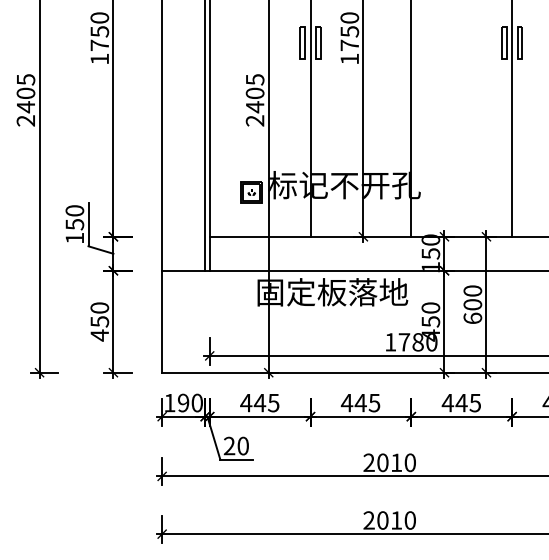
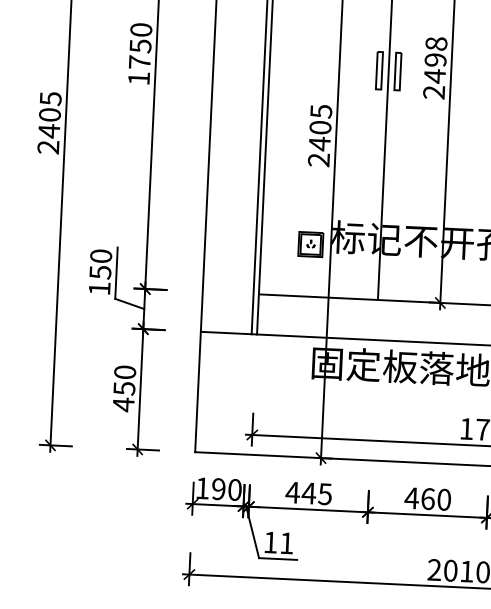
text: (349, 38) -> (434, 68), 1750 -> 2498
text: (367, 402) -> (435, 498), 445 -> 460
text: (235, 445) -> (277, 542), 20 -> 11

